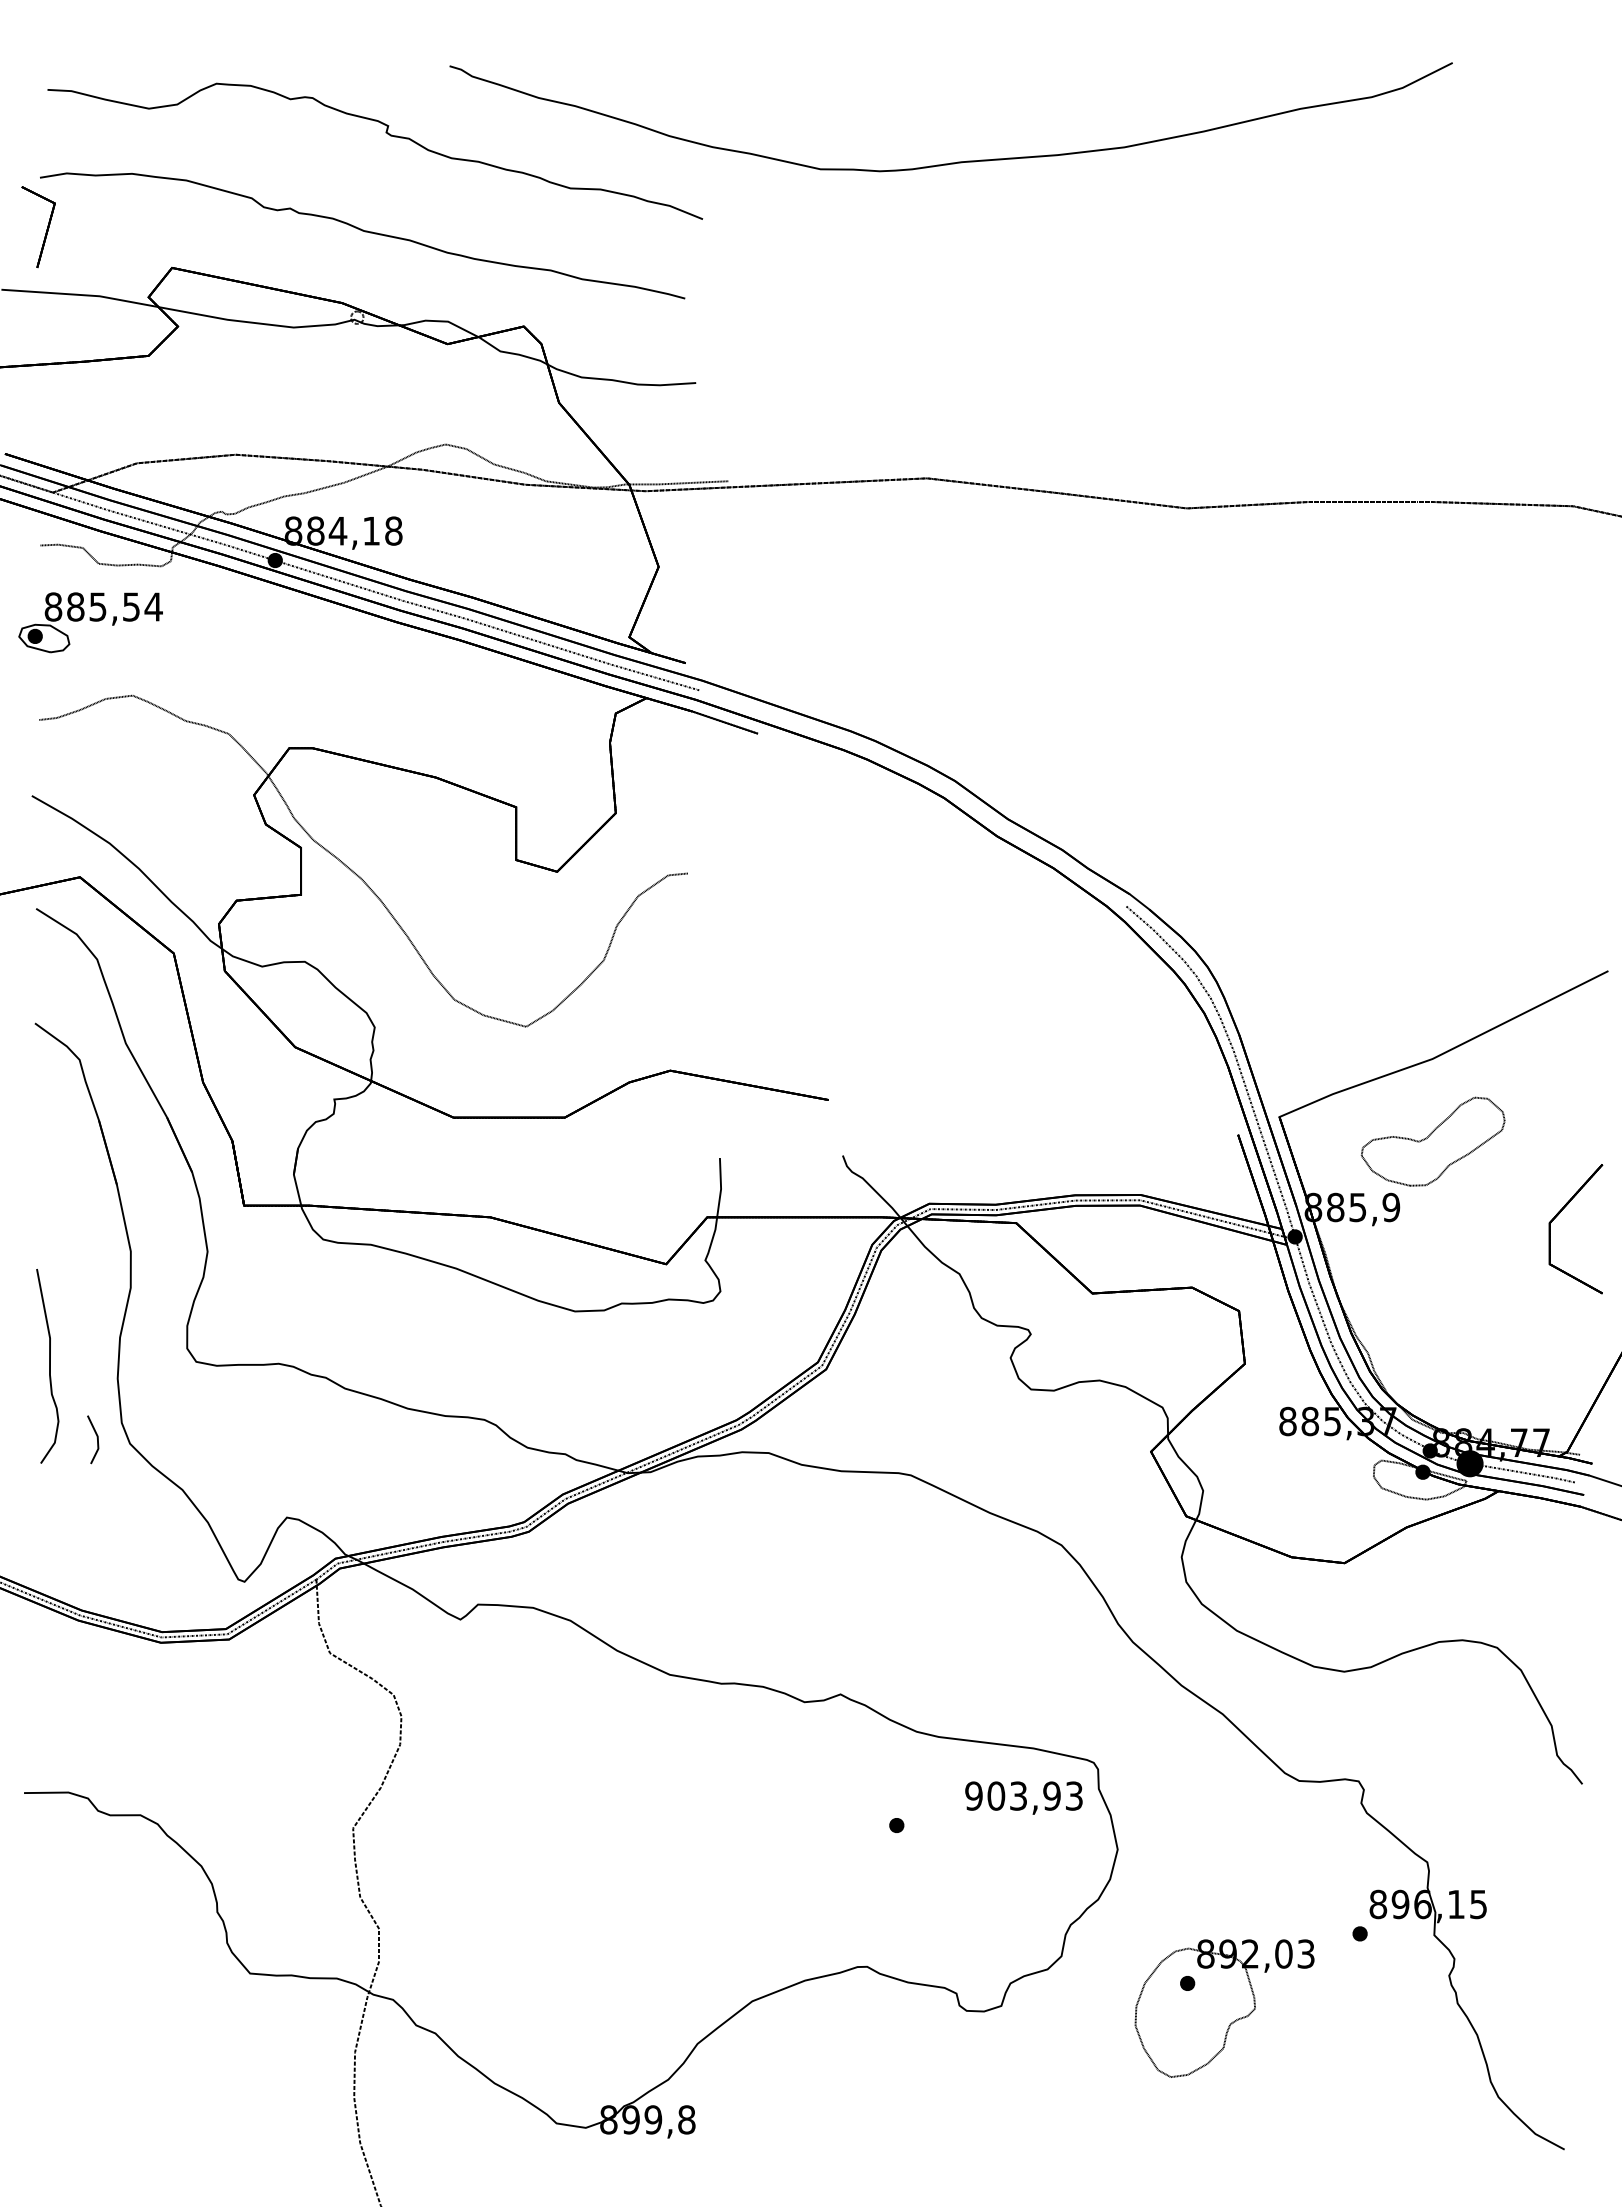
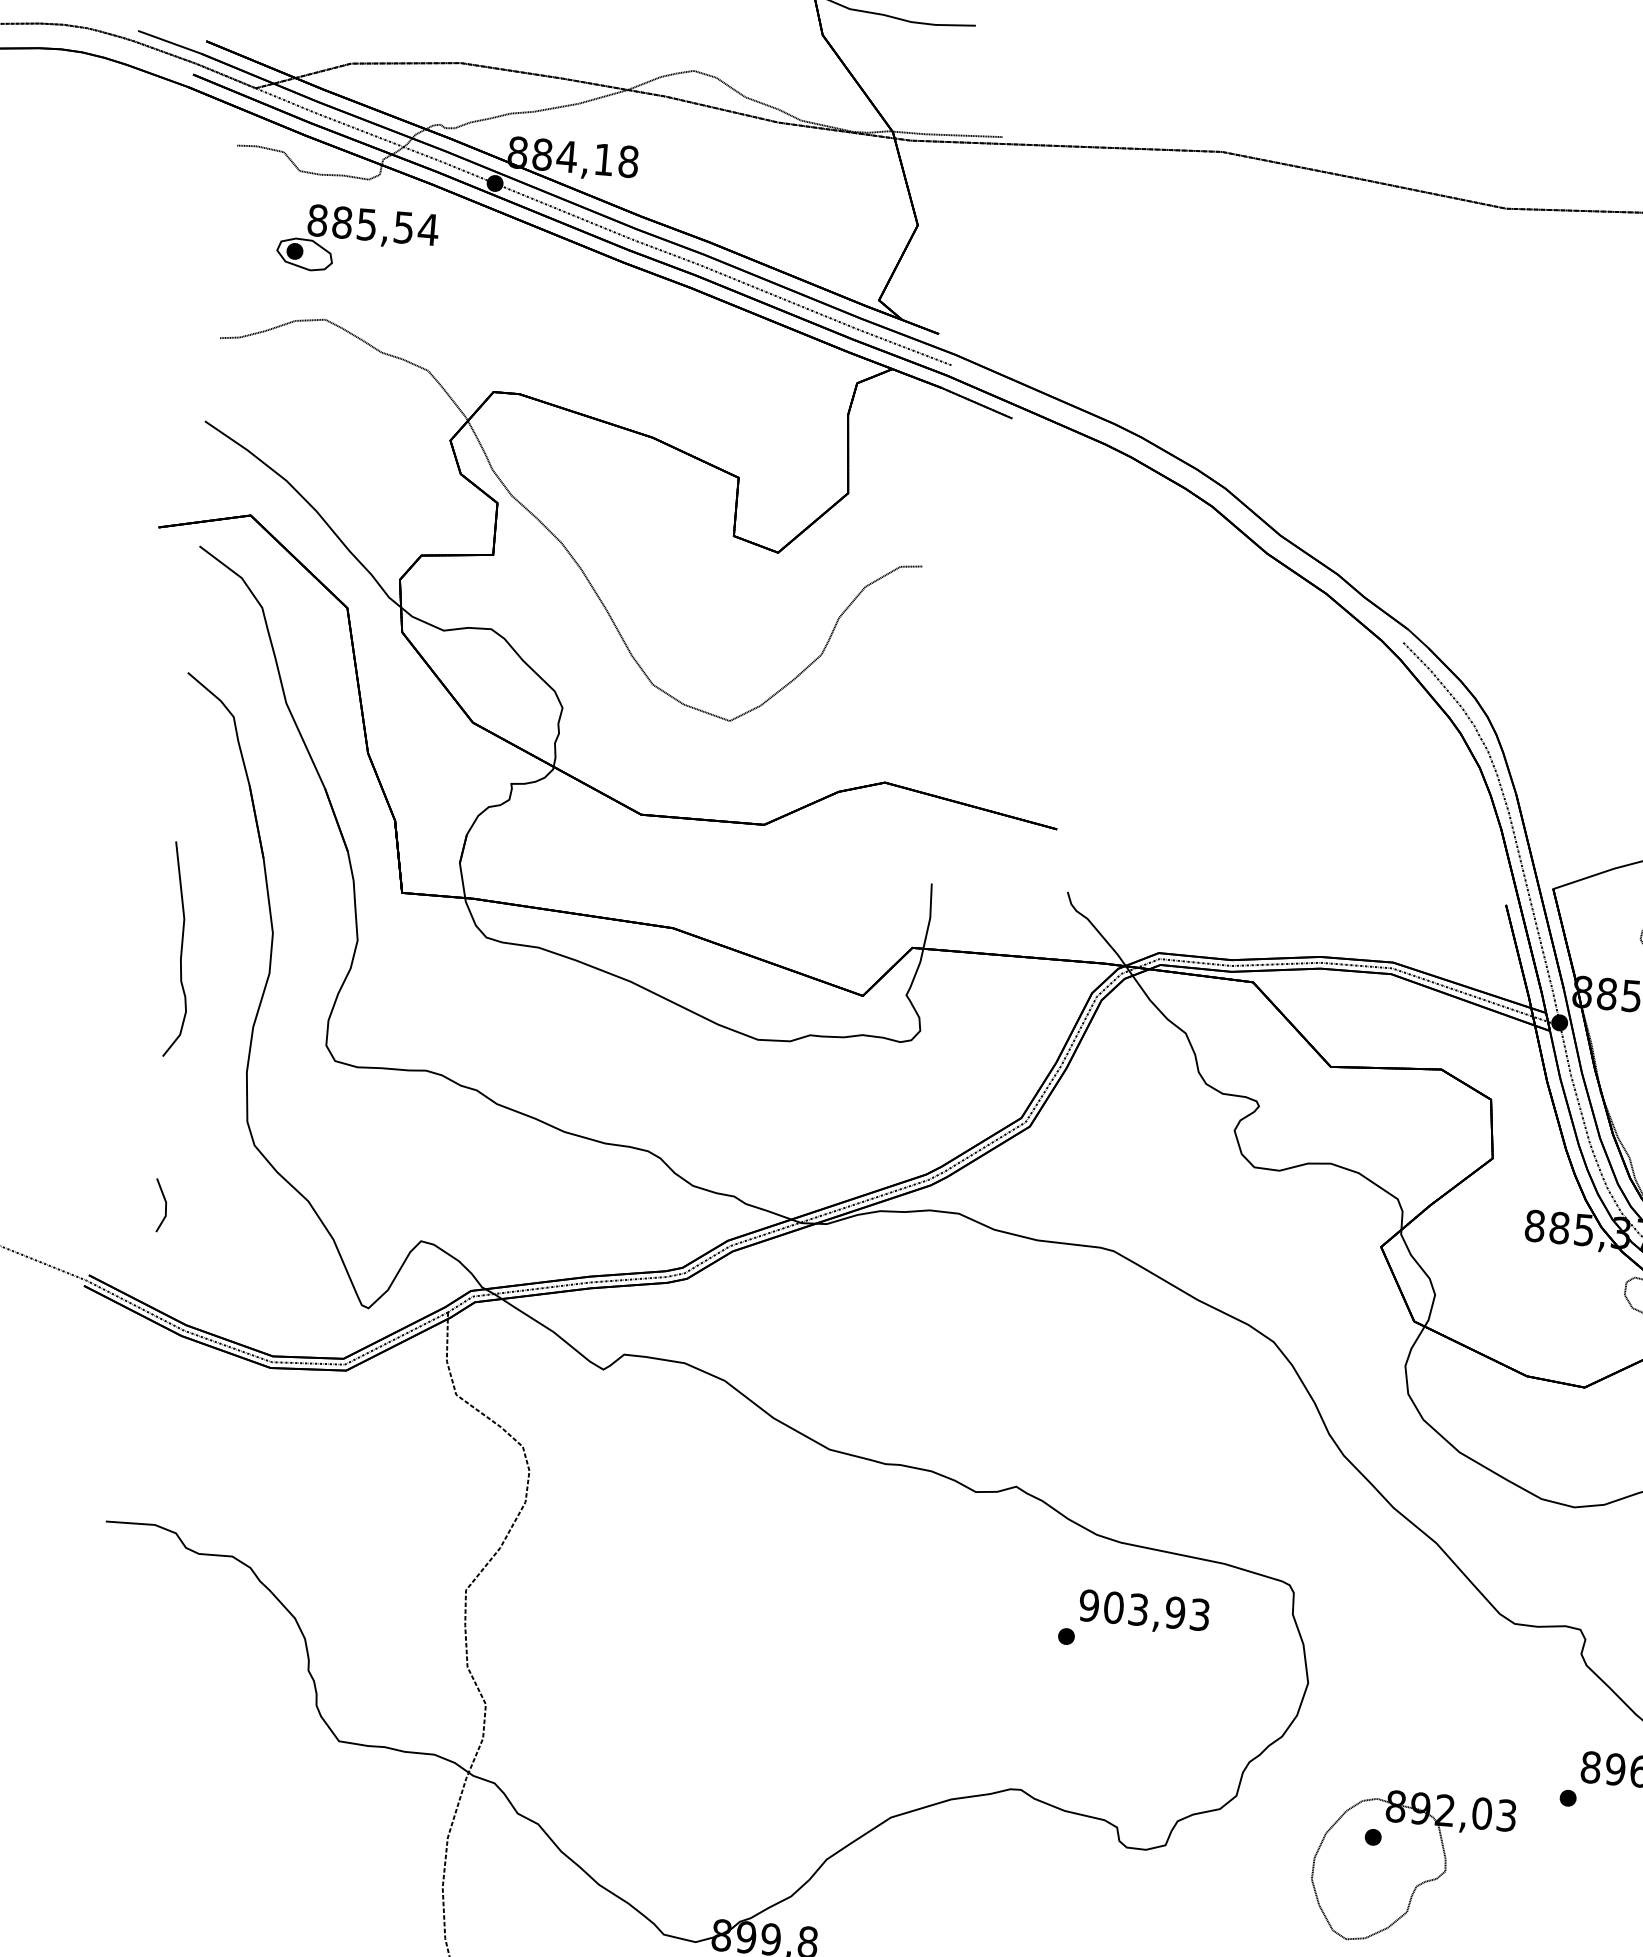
part: (90, 622) -> (357, 241), moved
curve: (49, 1366) -> (181, 950), moved
line: (96, 1437) -> (164, 1203), moved
text: (1023, 1797) -> (1143, 1611), moved

